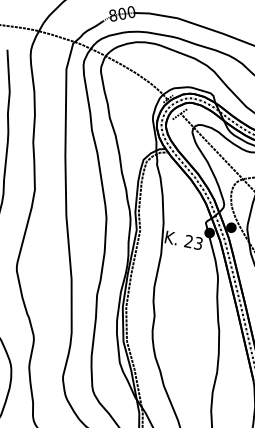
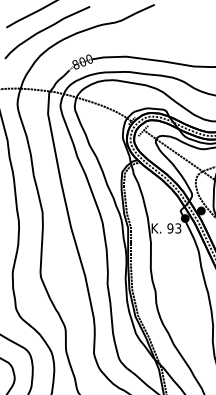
text: (188, 241) -> (170, 228), 23 -> 93

